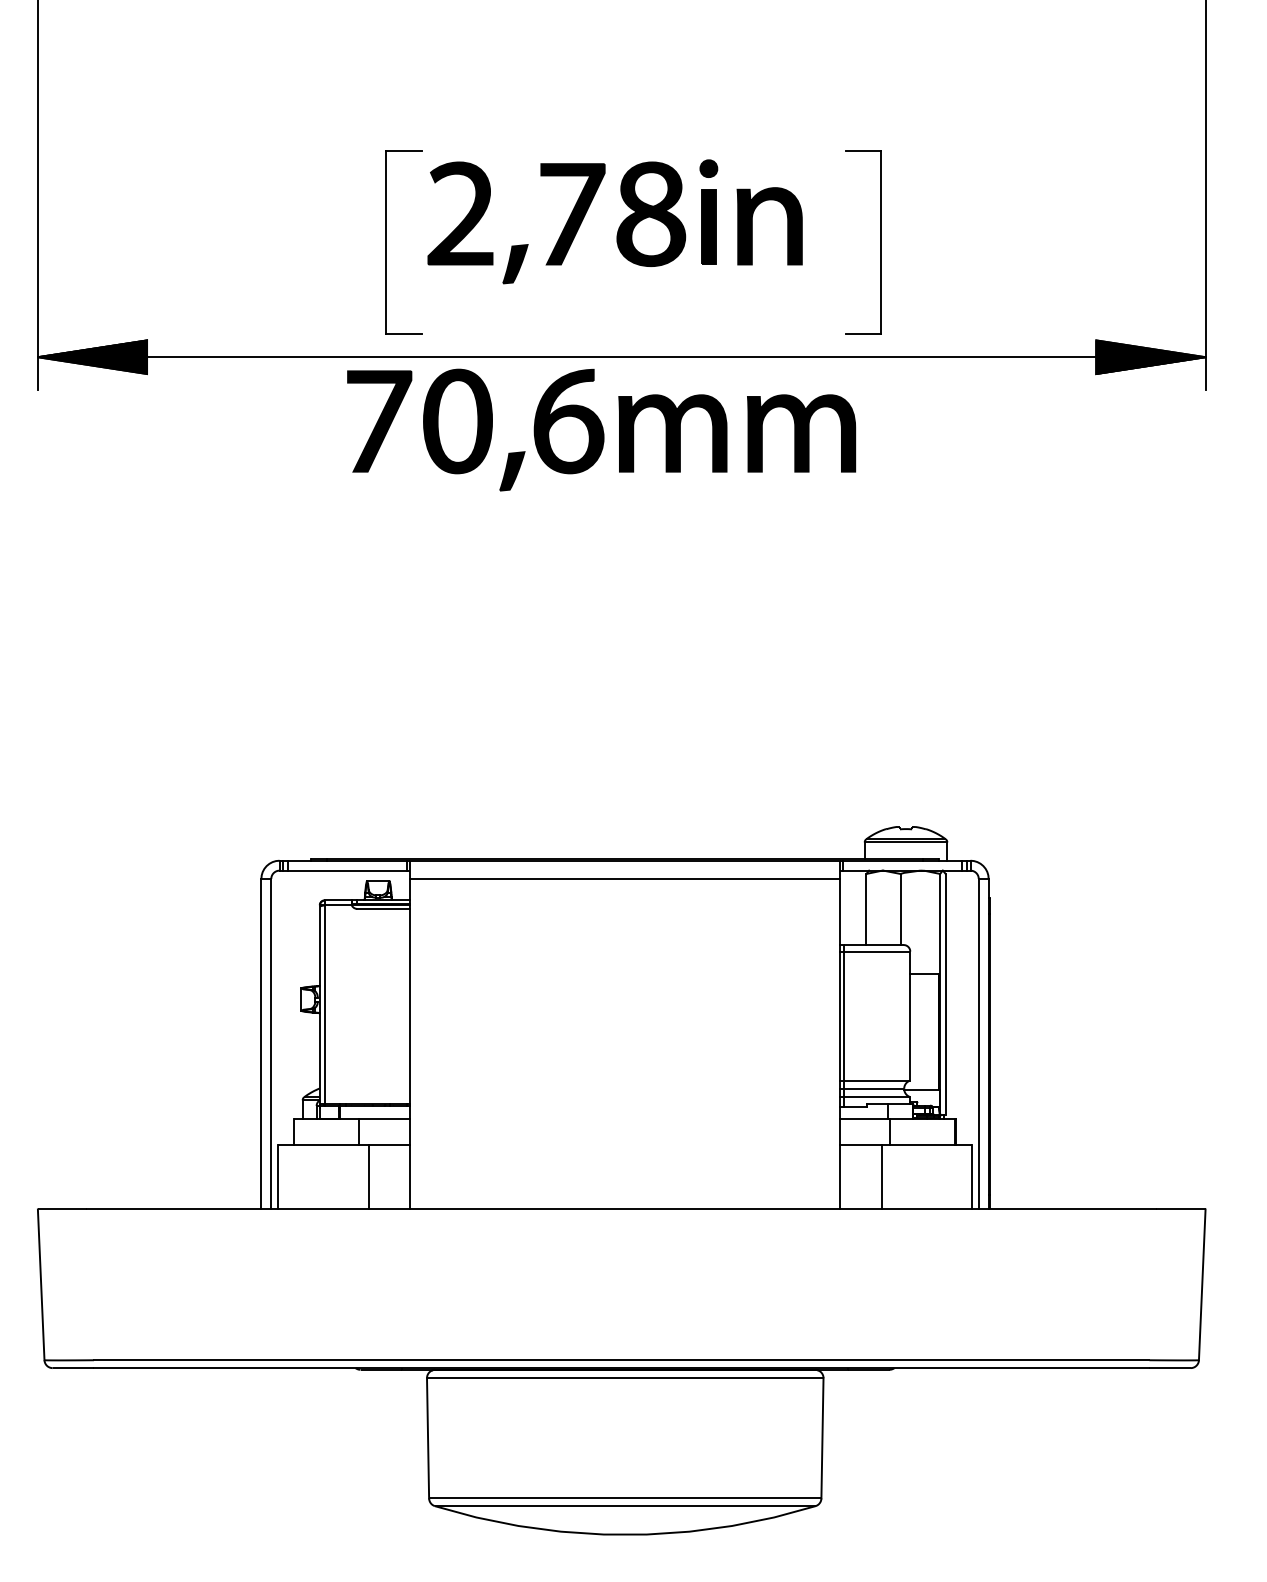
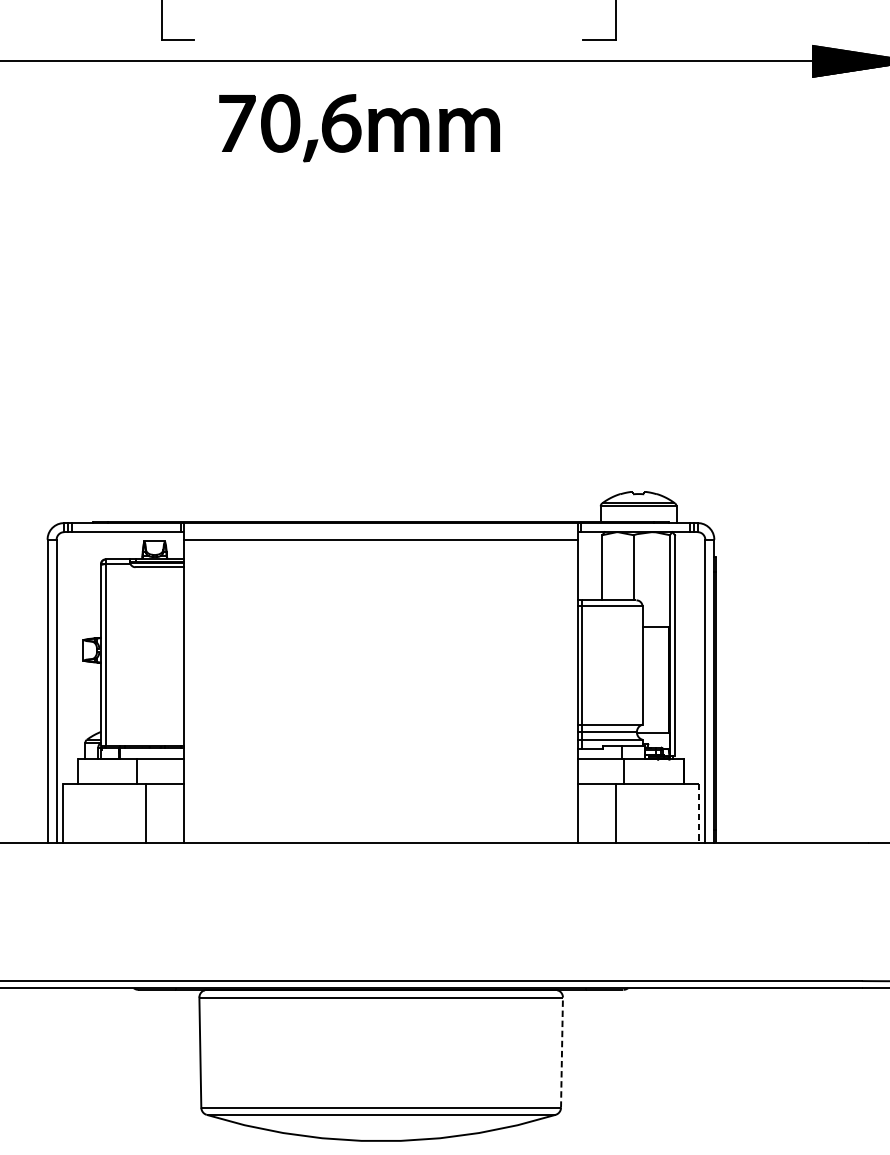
part: (601, 429) -> (359, 127), size x0.6
line: (972, 1177) -> (699, 813), solid -> dashed
line: (822, 1437) -> (562, 1051), solid -> dashed

